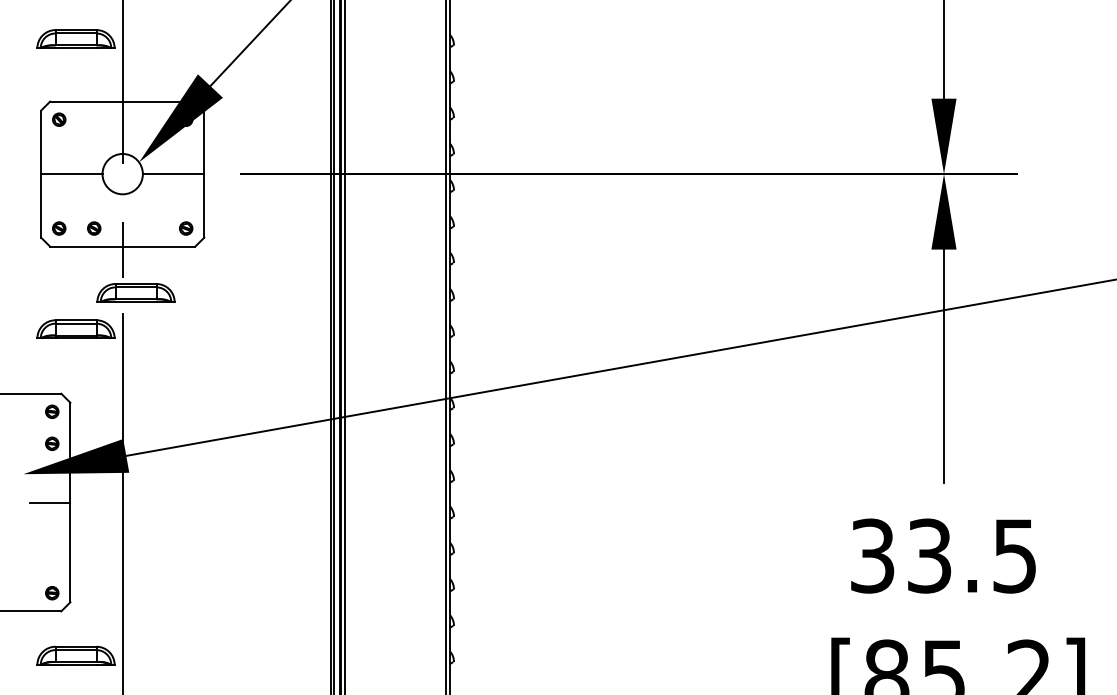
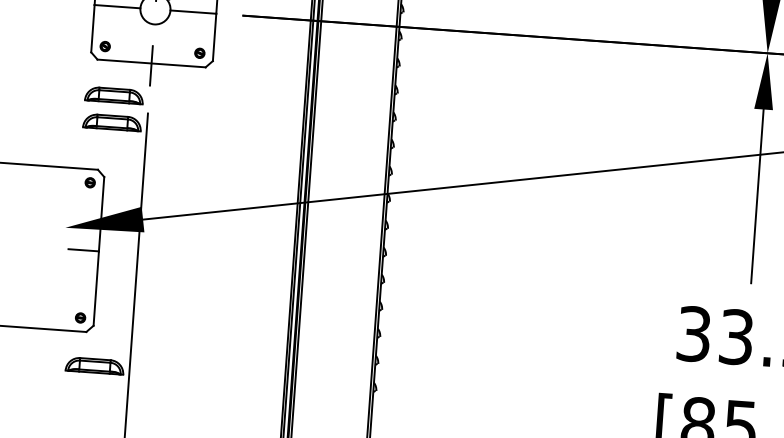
part: (94, 228) -> (131, 48), removed
part: (135, 292) -> (113, 95), moved
part: (52, 443) -> (88, 206), removed

